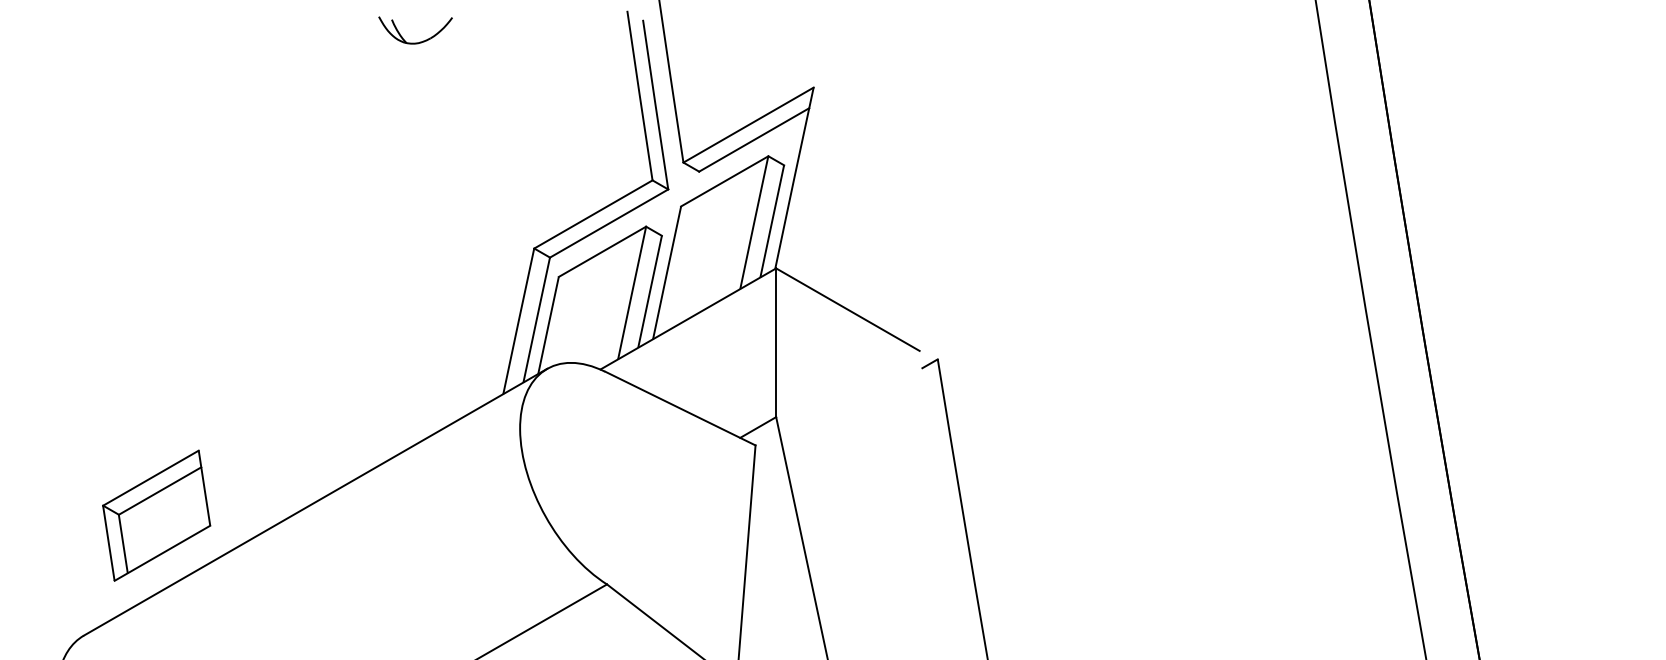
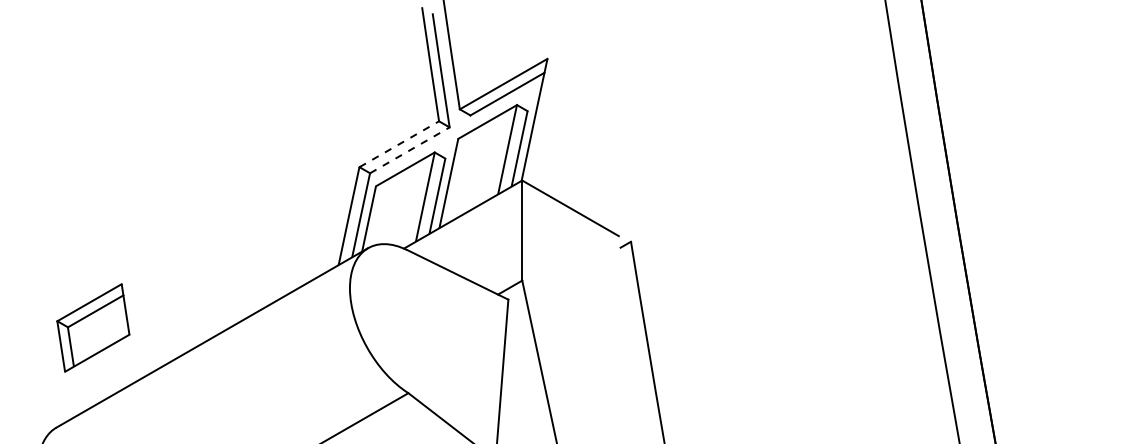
part: (419, 40) -> (282, 27), removed
line: (593, 214) -> (399, 144), solid -> dashed
line: (608, 223) -> (409, 150), solid -> dashed
part: (156, 515) -> (93, 327), moved

